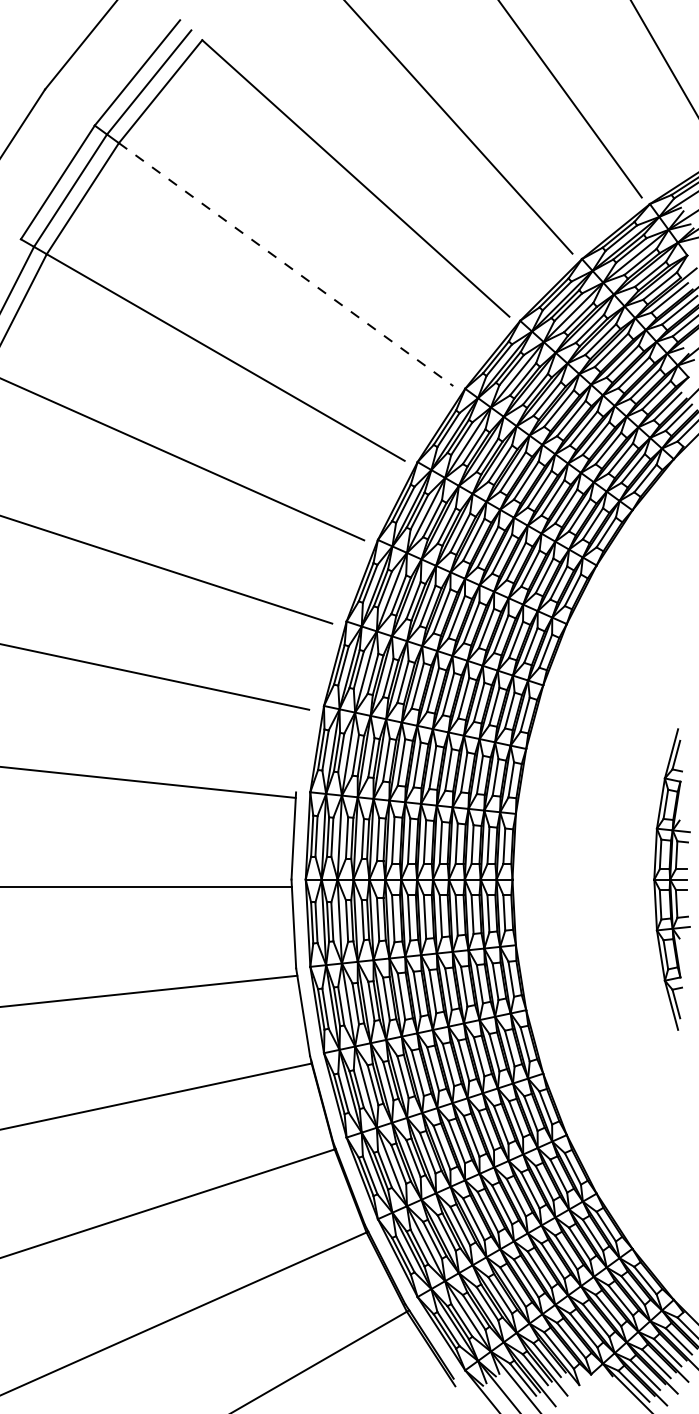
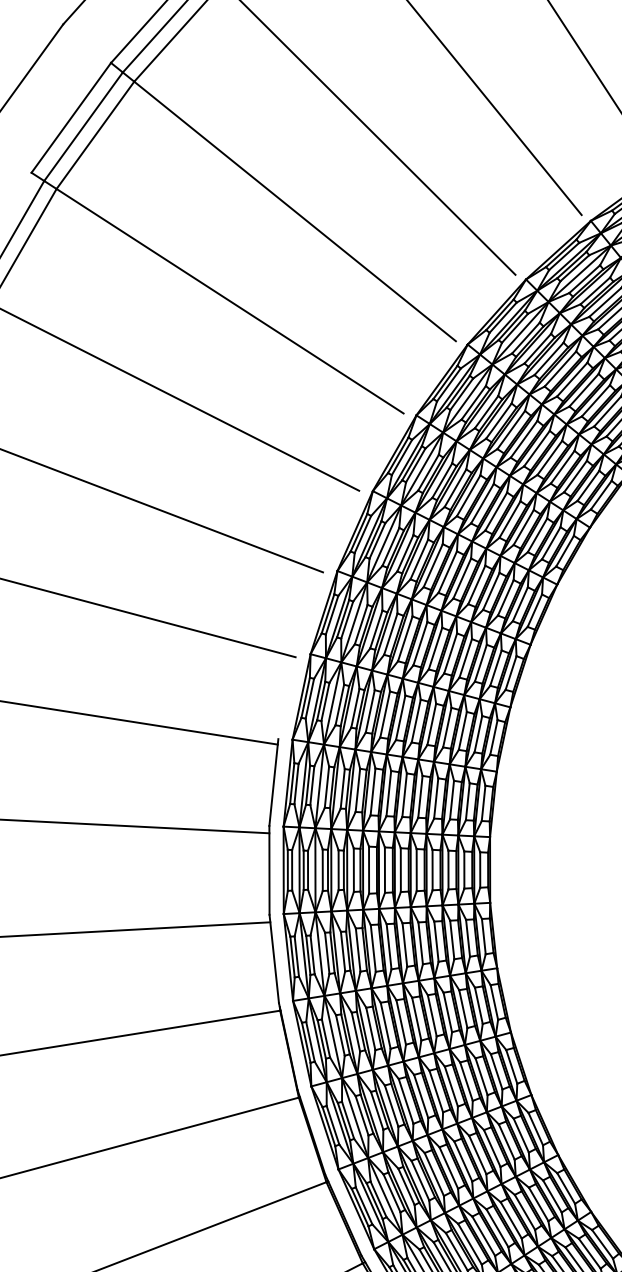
line: (286, 264) -> (295, 211), dashed -> solid

